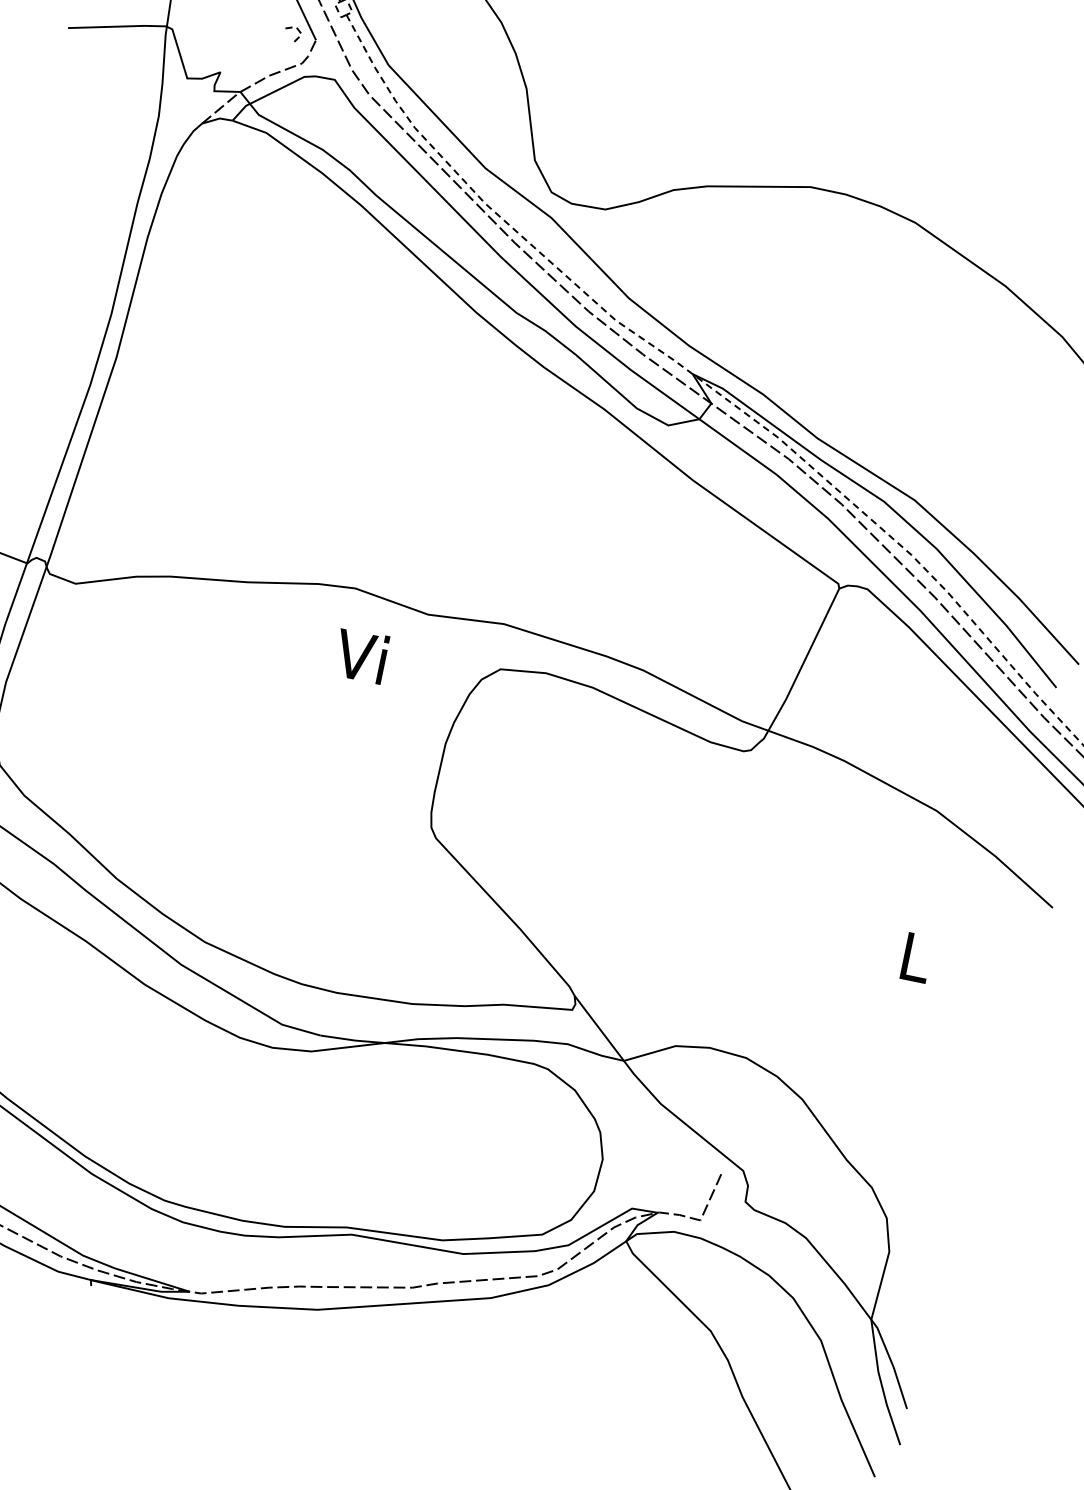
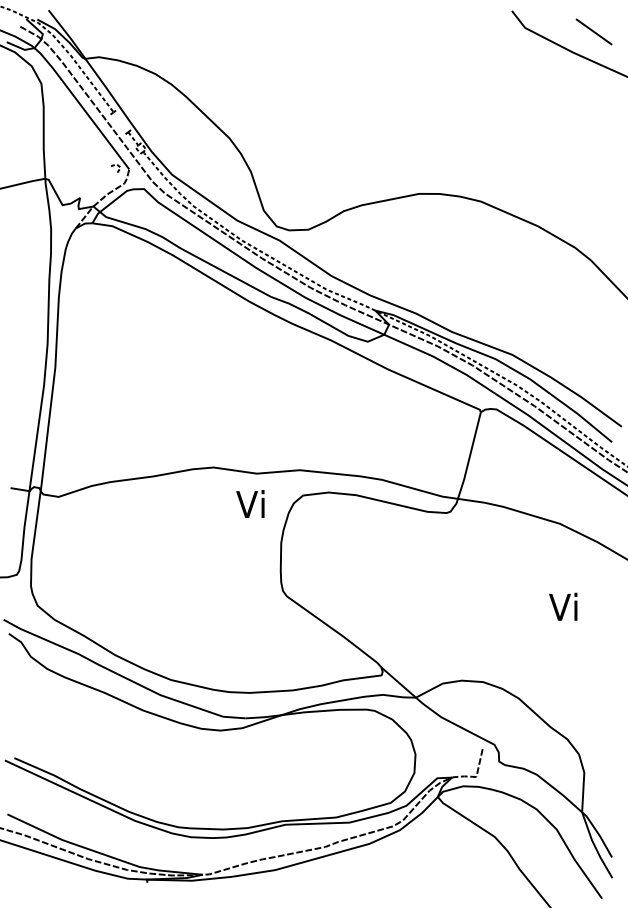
text: (361, 654) -> (250, 503), moved
text: (912, 955) -> (563, 606), L -> Vi

